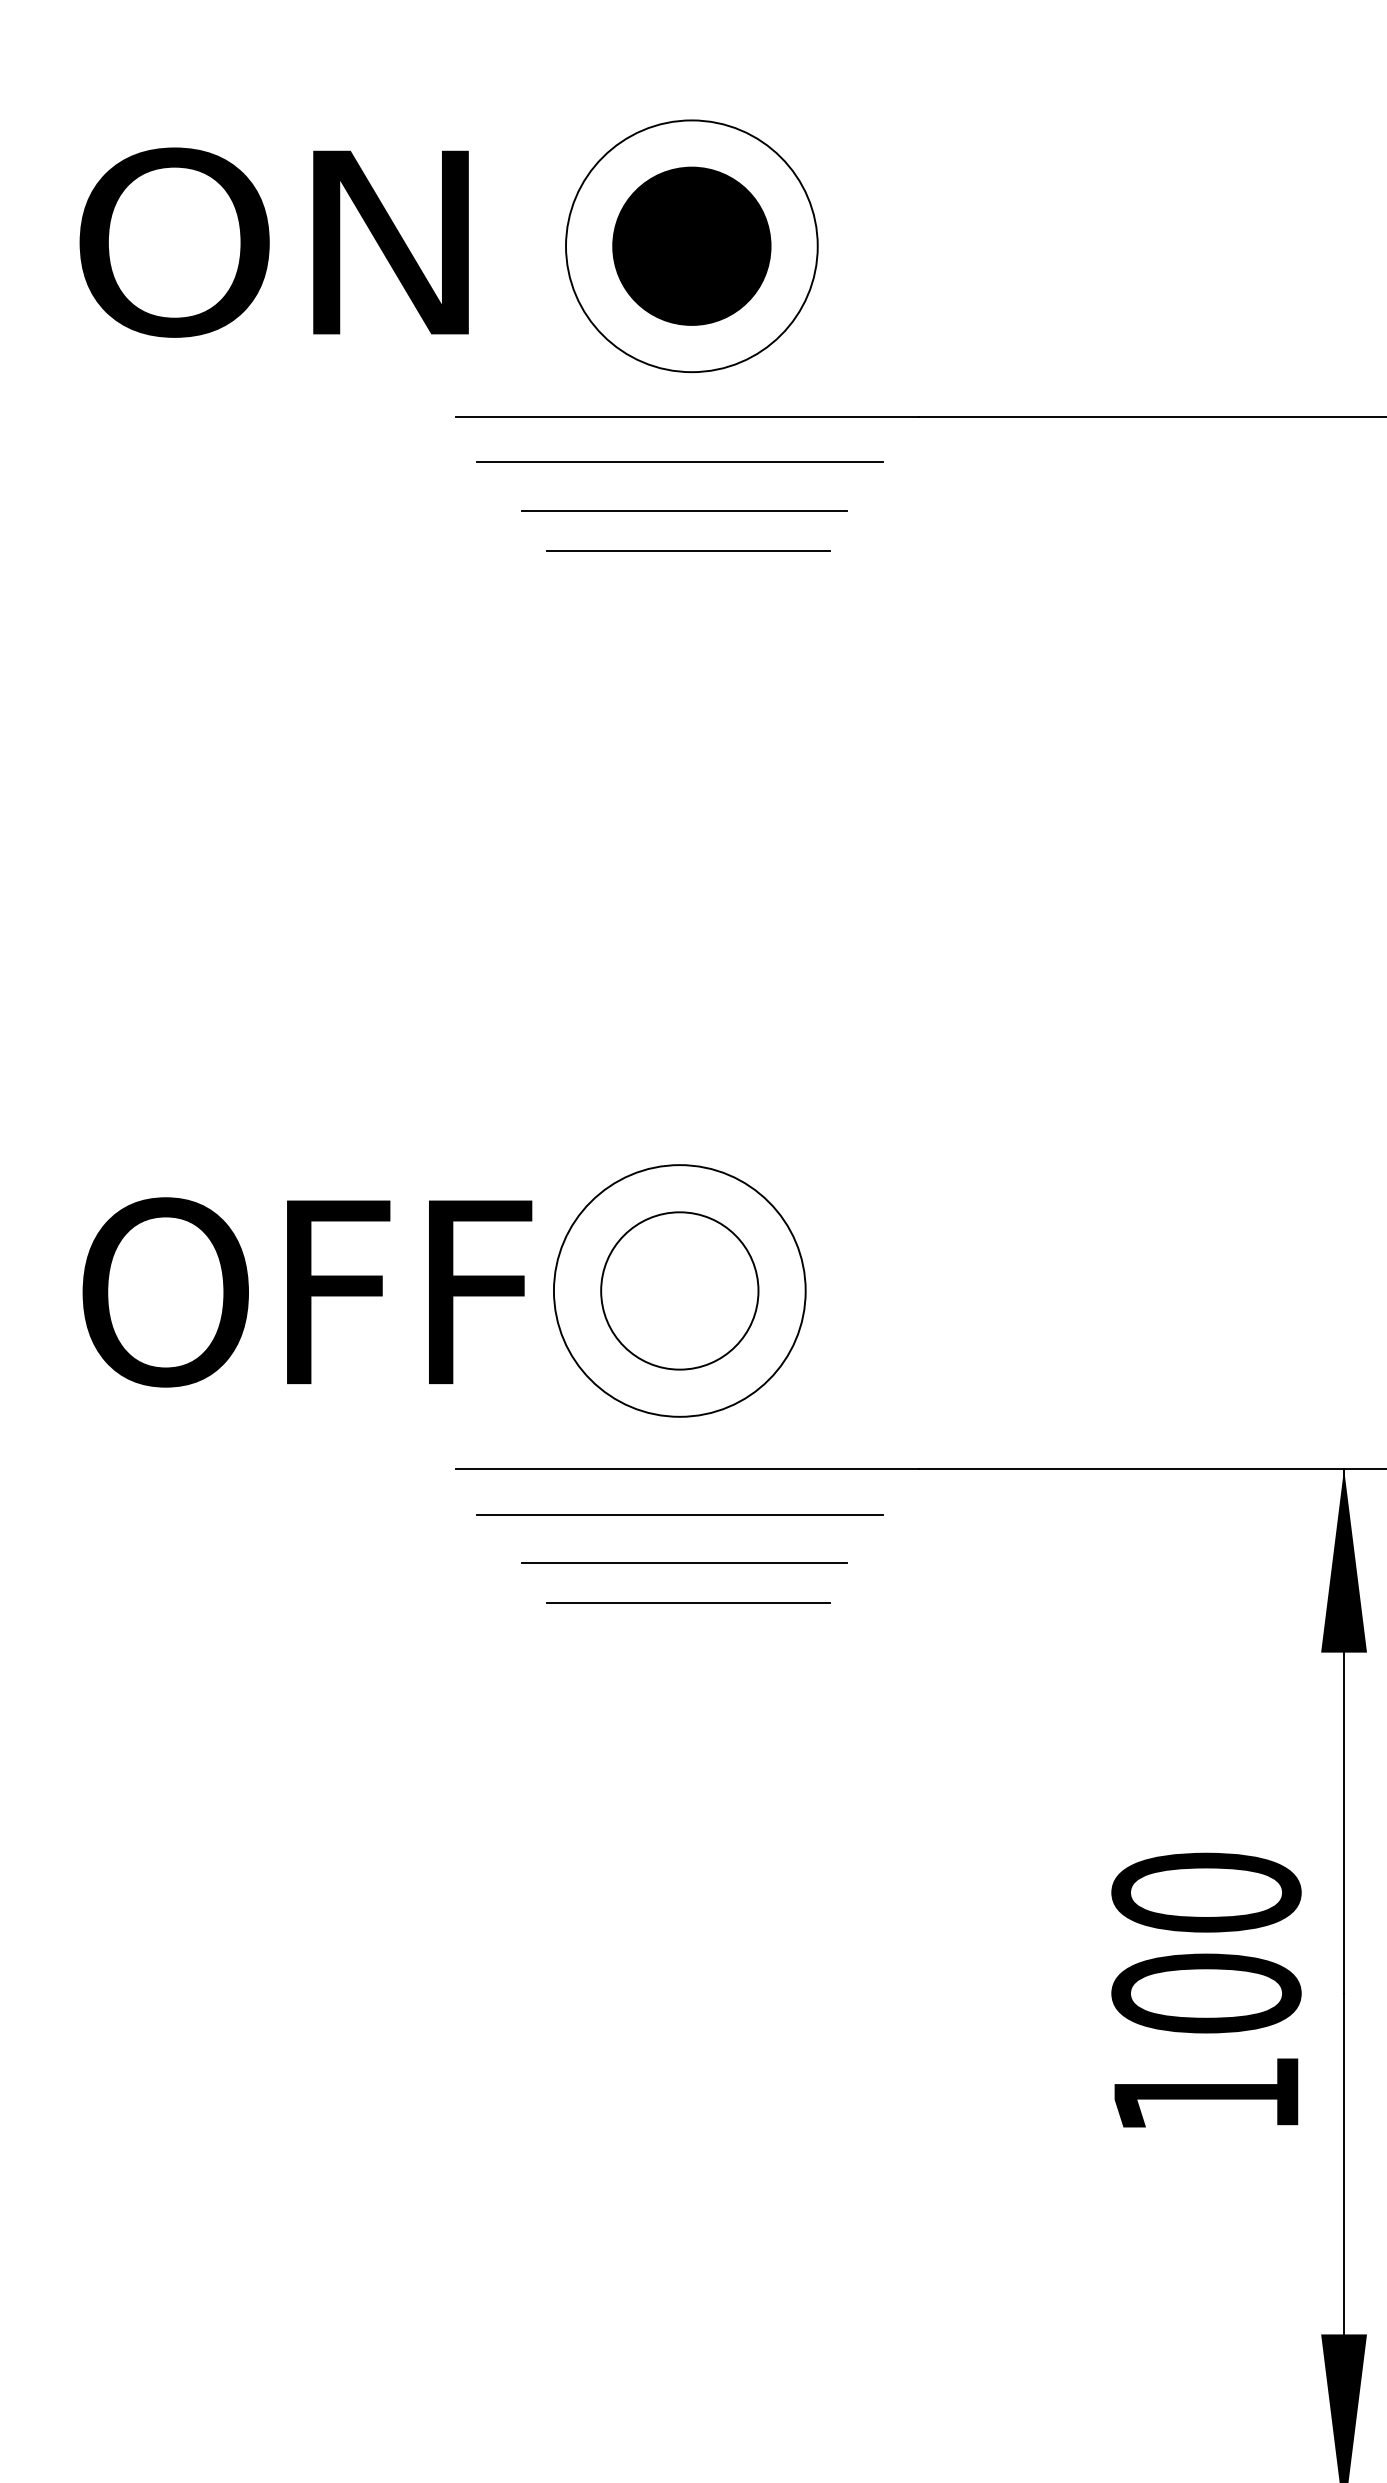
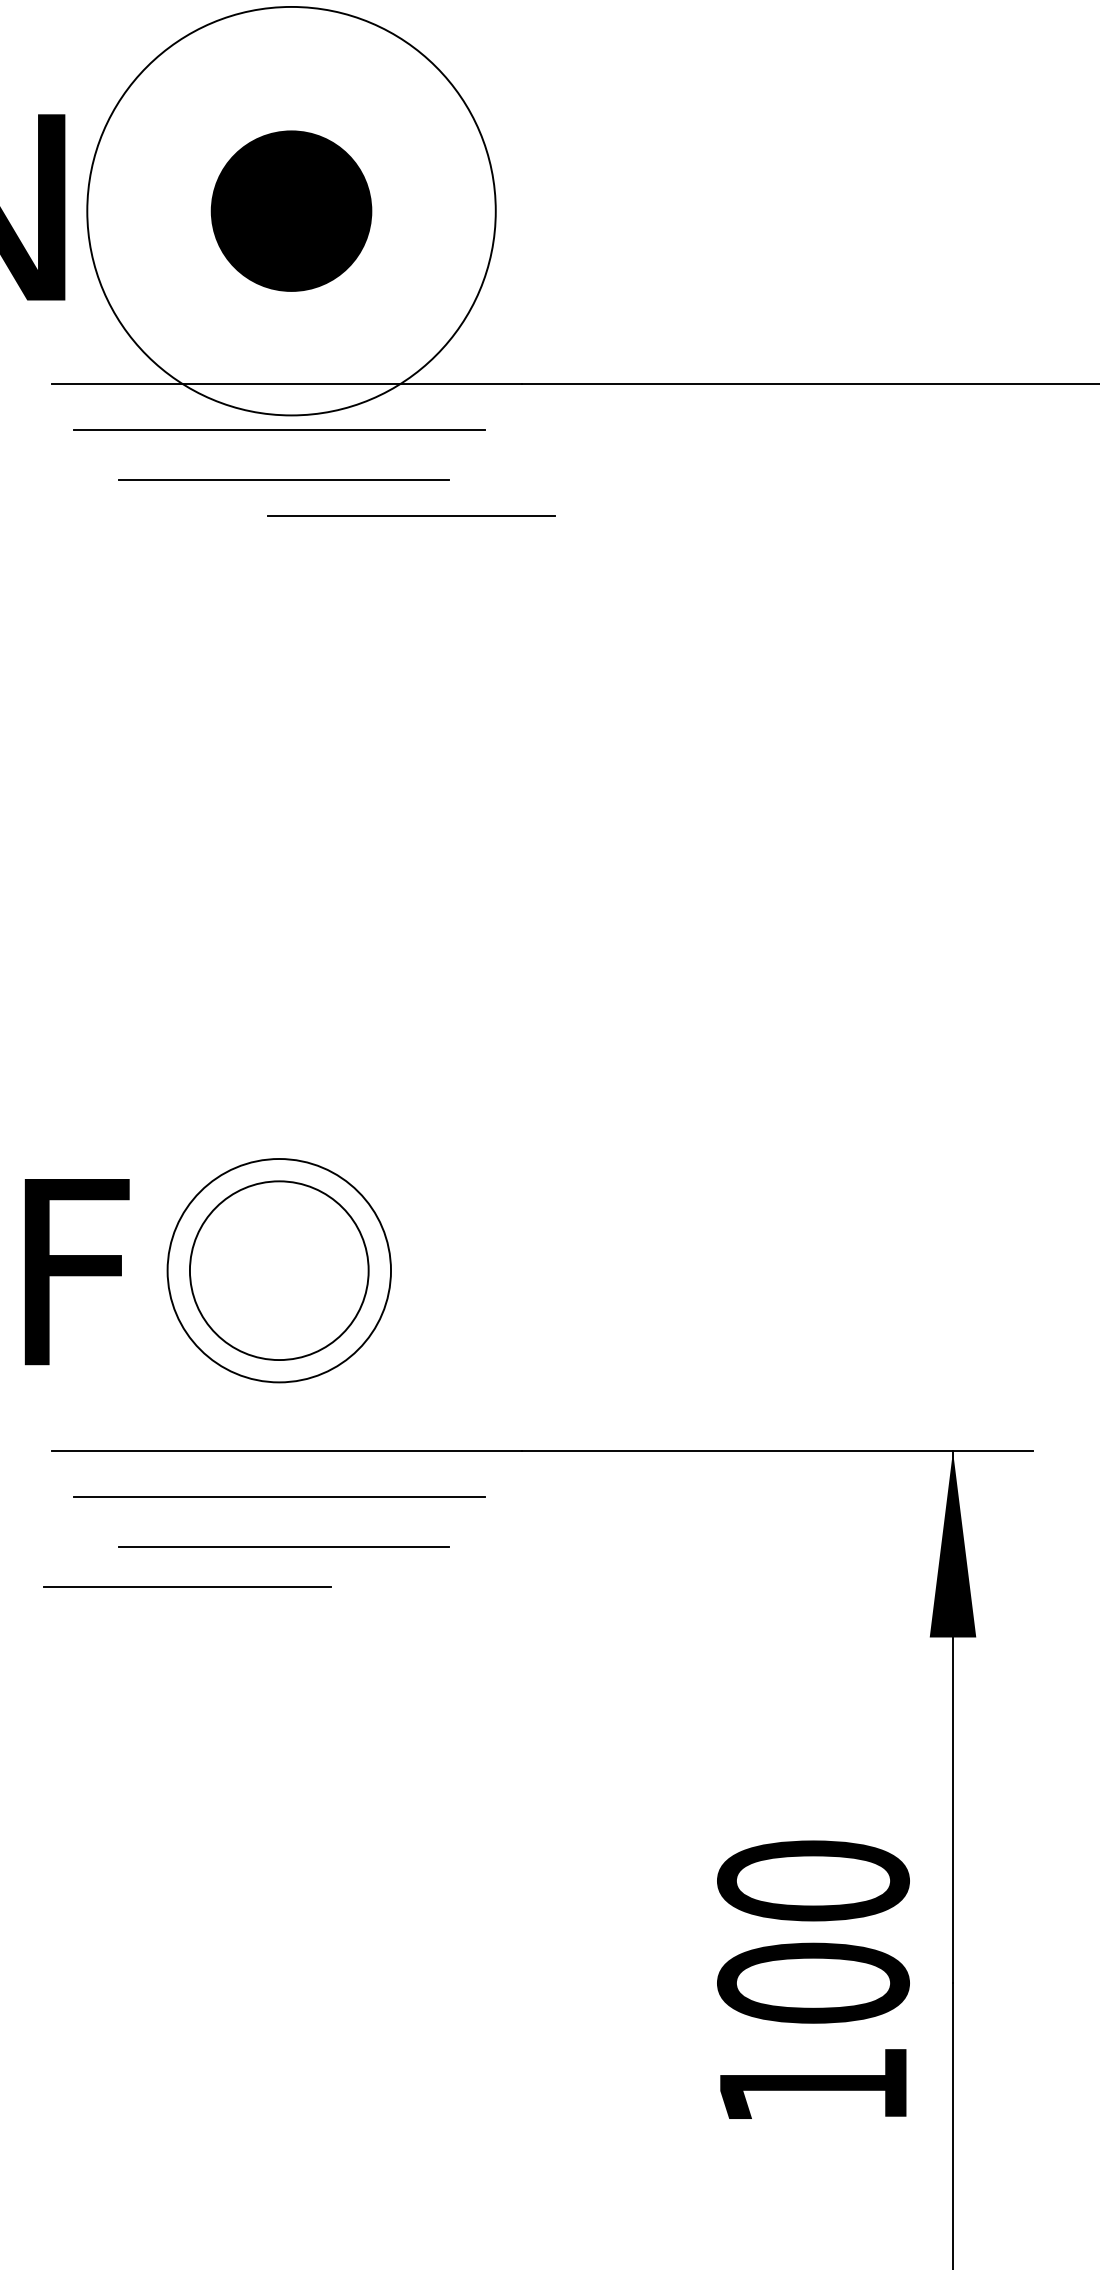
circle: (691, 246) -> (291, 211), size x1.6
line: (688, 550) -> (411, 515), moved
circle: (679, 1290) -> (278, 1270), size x0.7
circle: (679, 1290) -> (278, 1270), size x1.4
line: (688, 1602) -> (187, 1586), moved

